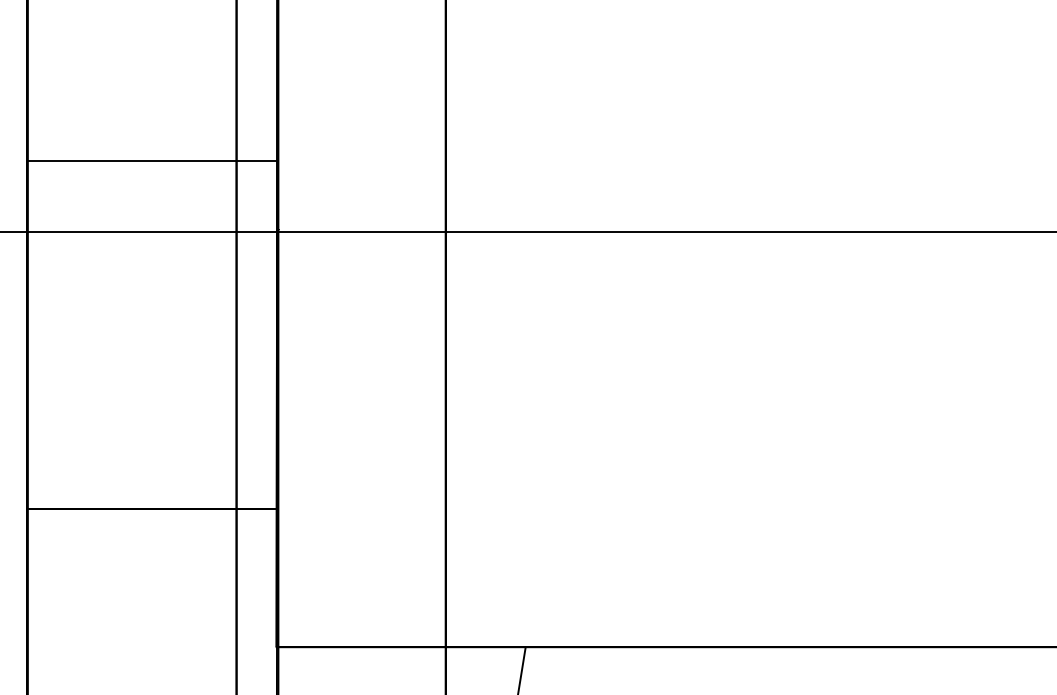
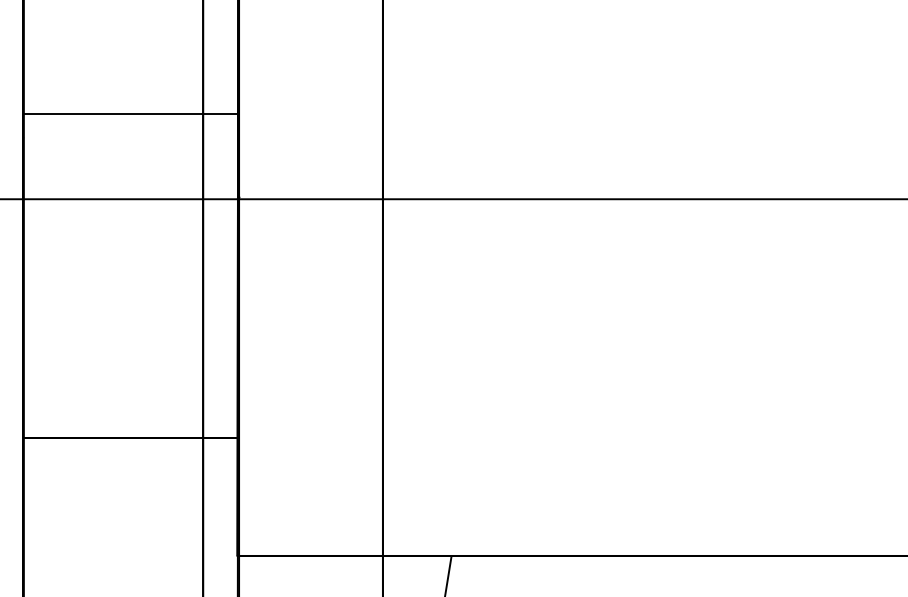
line: (152, 160) -> (130, 113), moved

